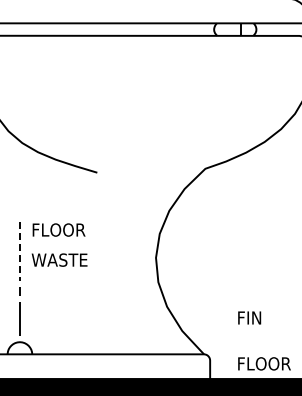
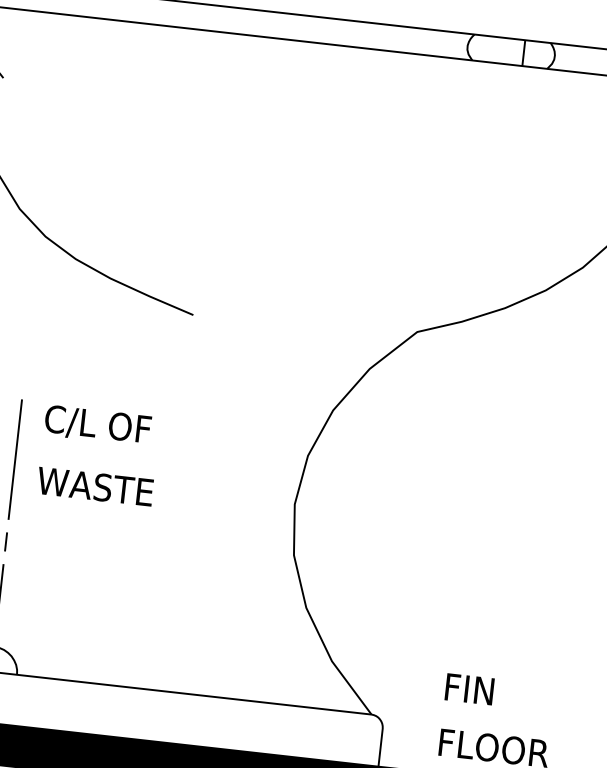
text: (58, 230) -> (99, 425), FLOOR -> C/L OF
line: (19, 251) -> (14, 459), dashed -> solid
text: (249, 317) -> (469, 688), moved

